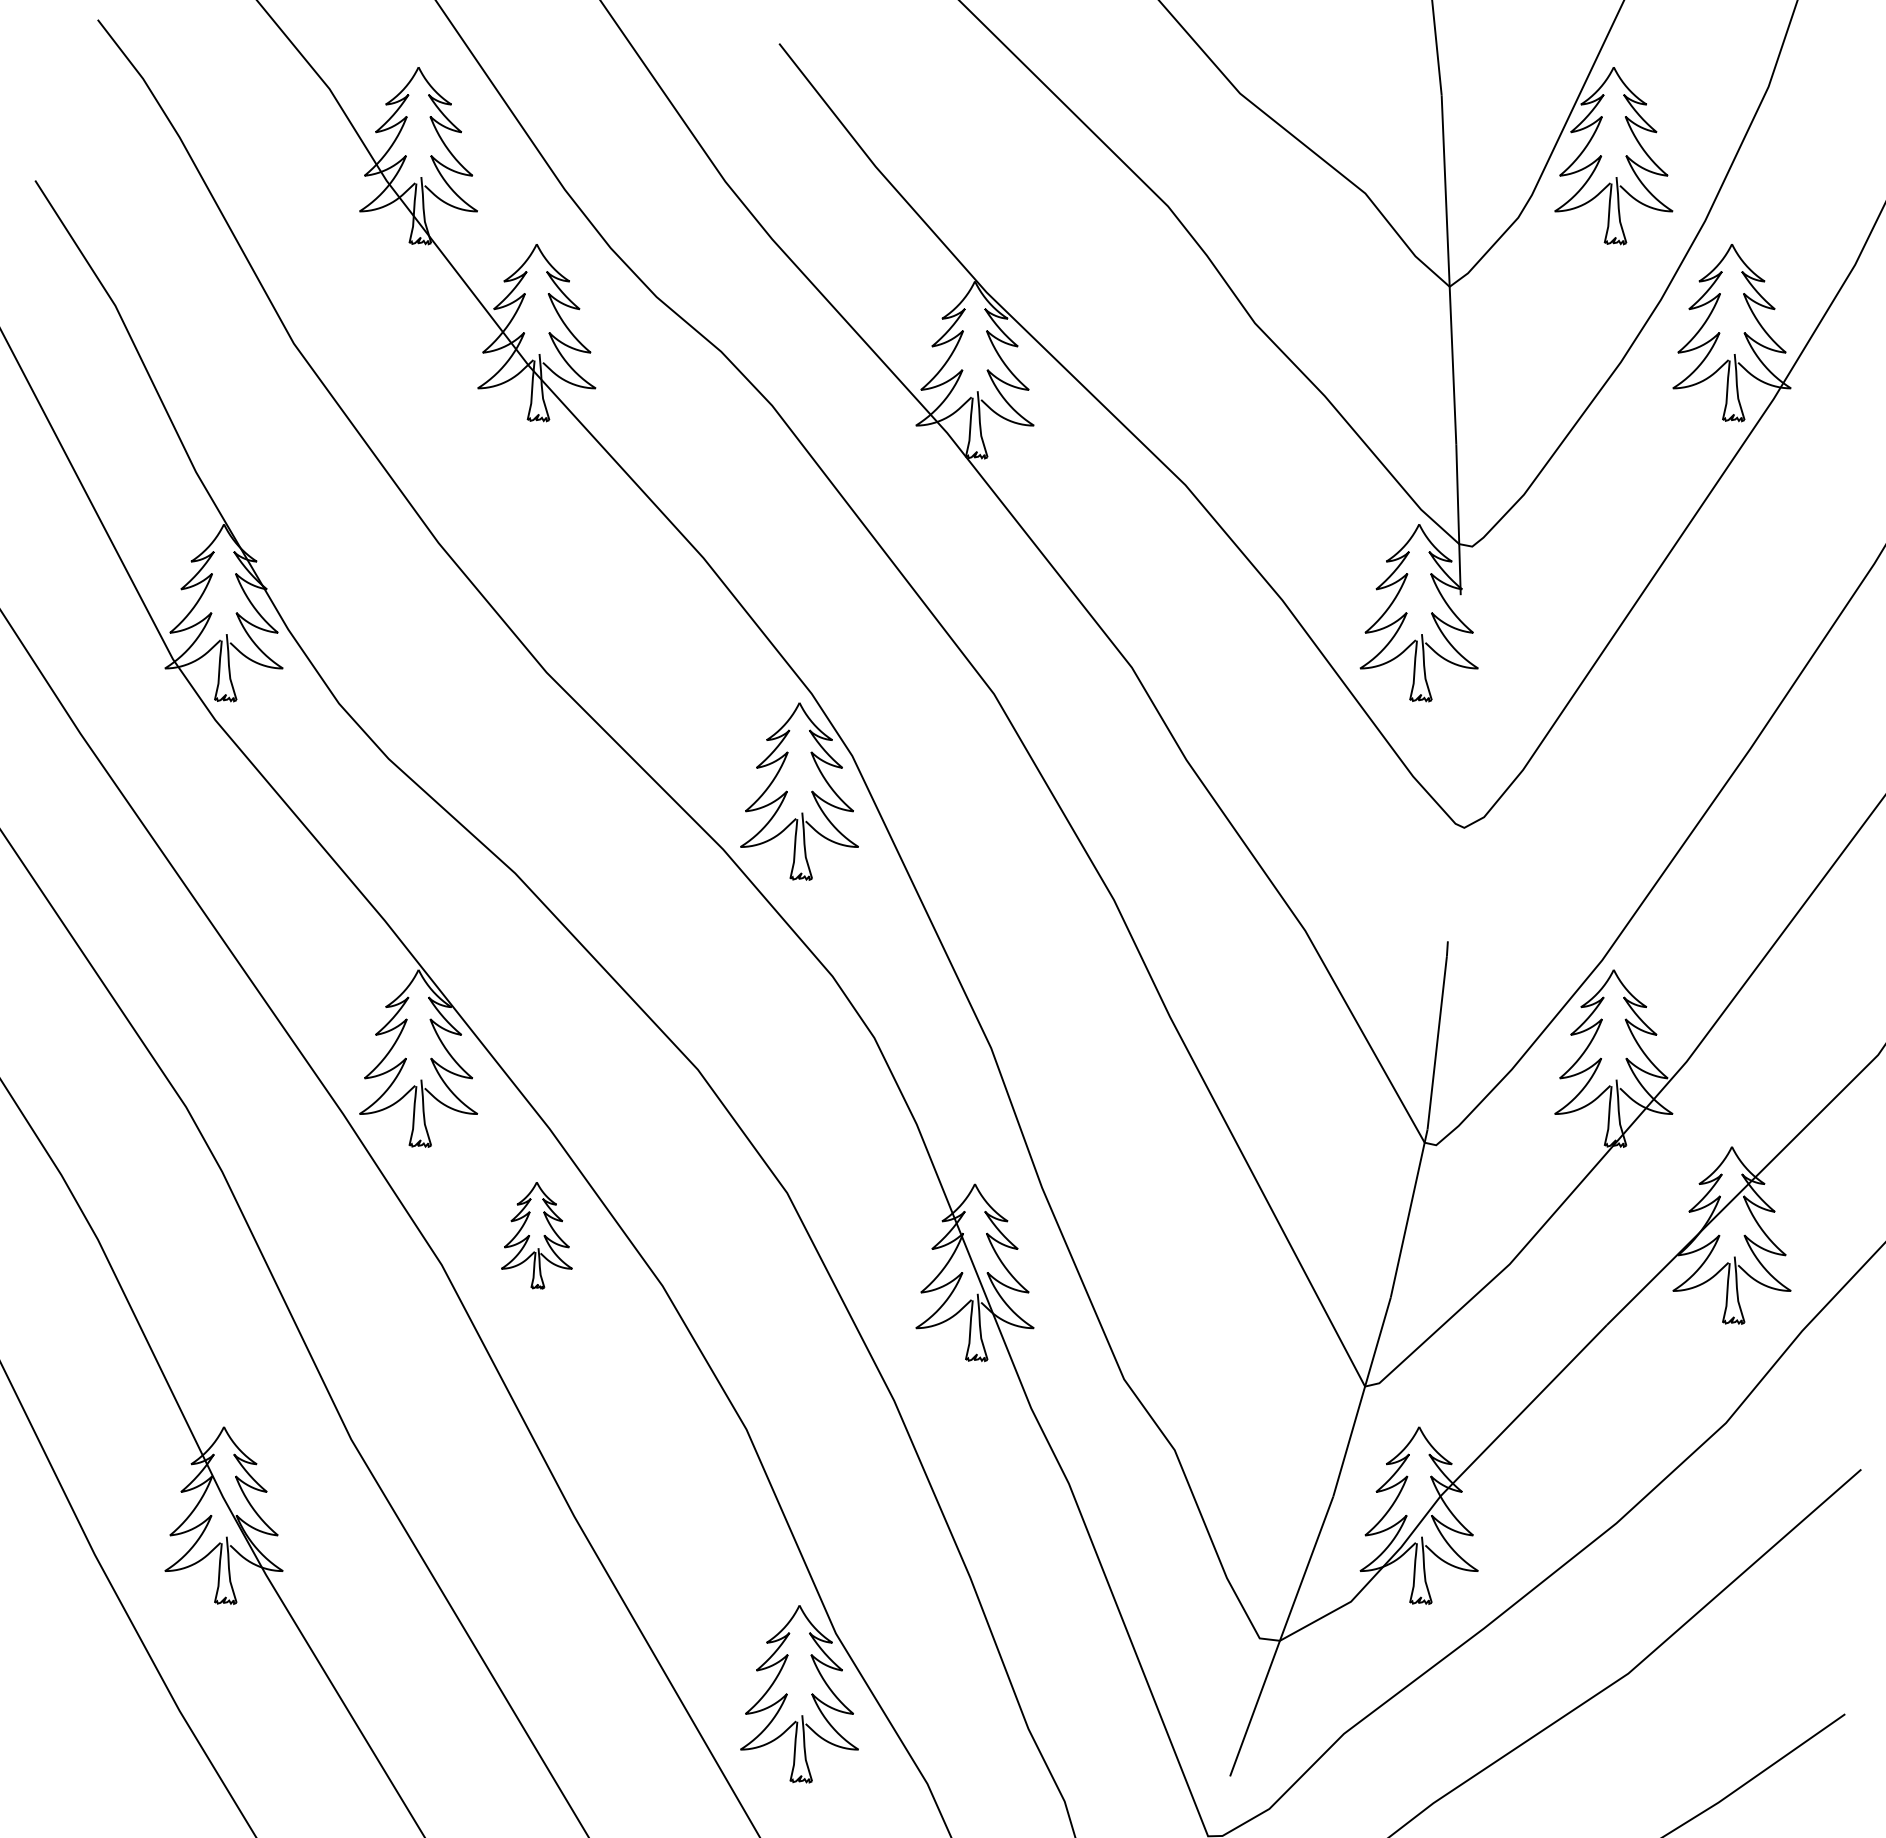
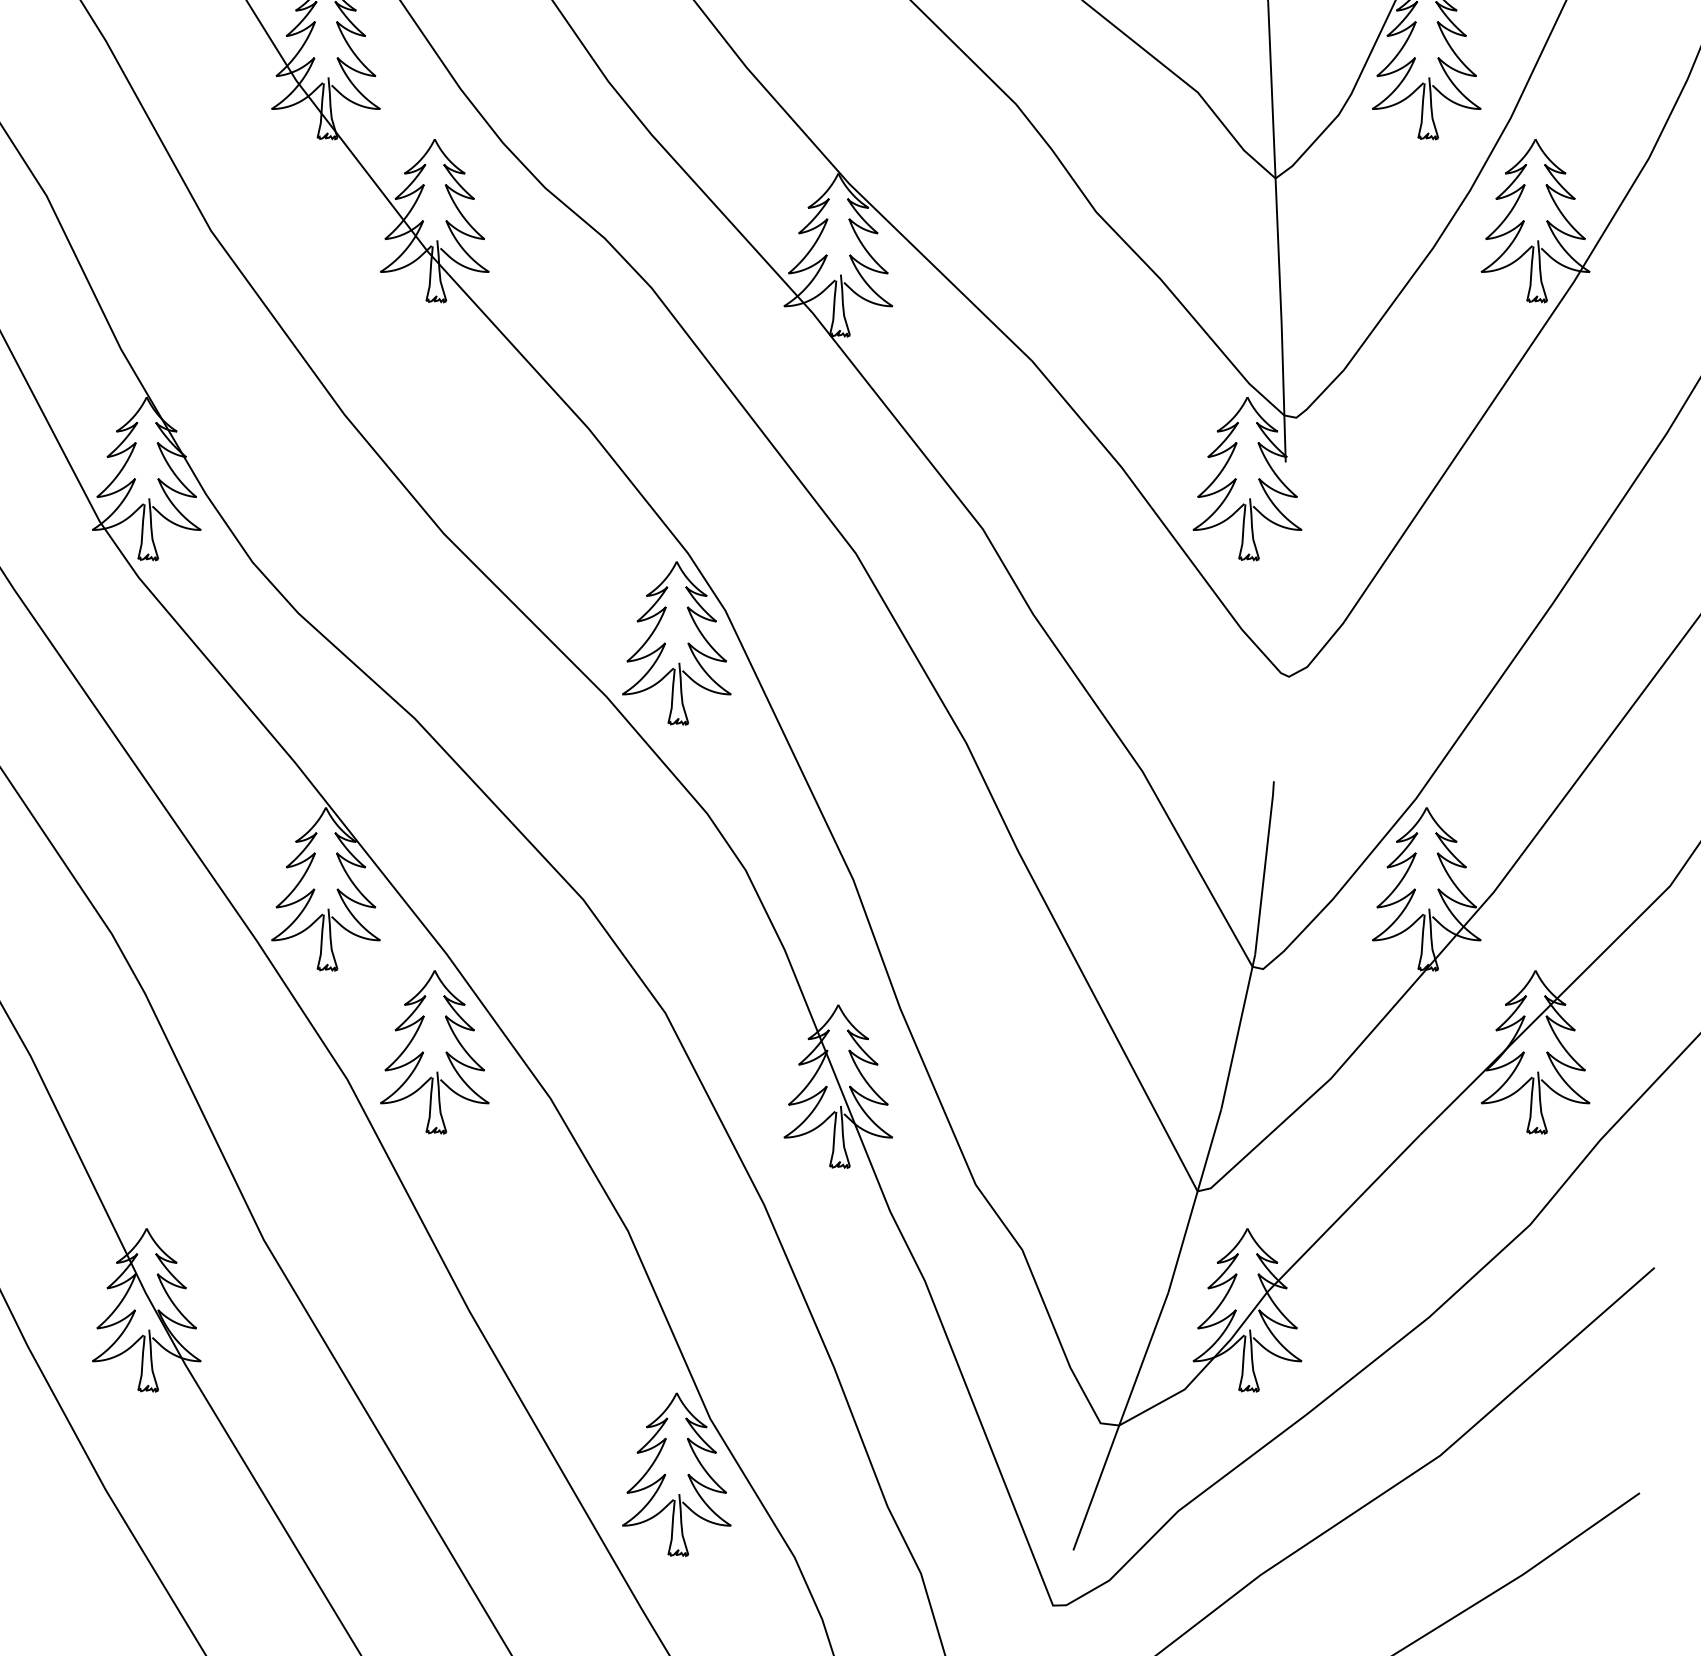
part: (536, 1235) -> (434, 1052), size x1.67

